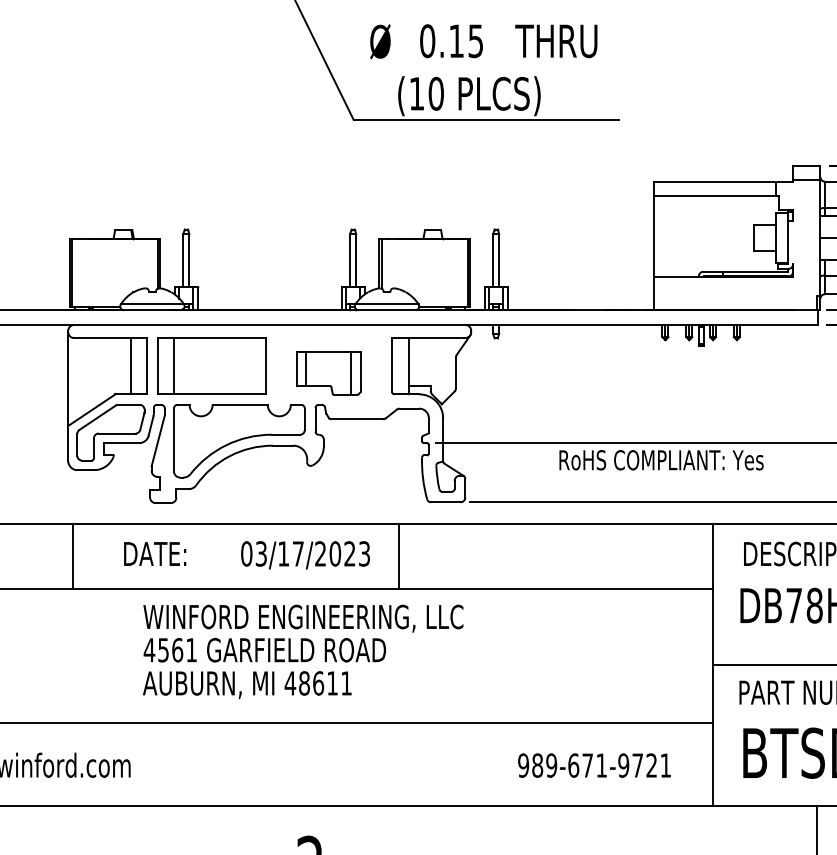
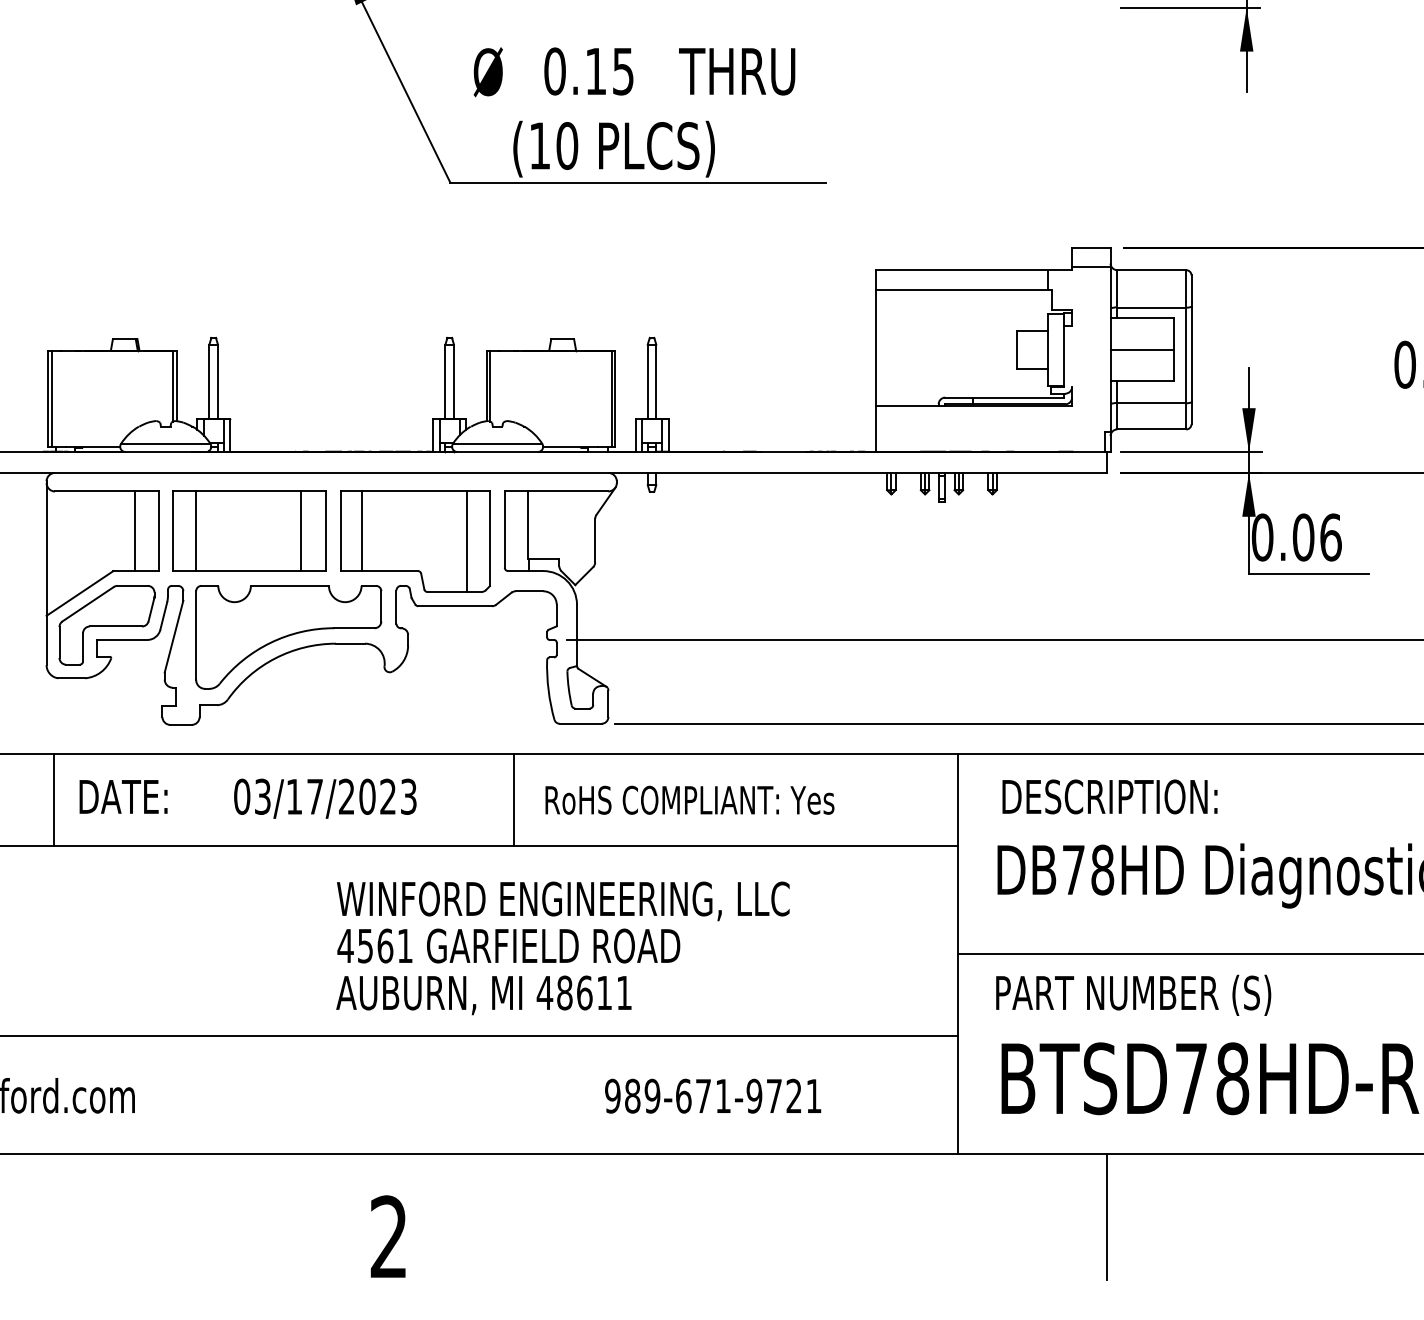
line: (248, 366) -> (301, 531), added
part: (328, 373) -> (415, 541), size x1.67
text: (661, 459) -> (689, 799), moved
text: (155, 553) -> (123, 796), moved
text: (305, 555) -> (325, 798), moved
text: (302, 651) -> (562, 948), moved
text: (594, 765) -> (713, 1095), moved

